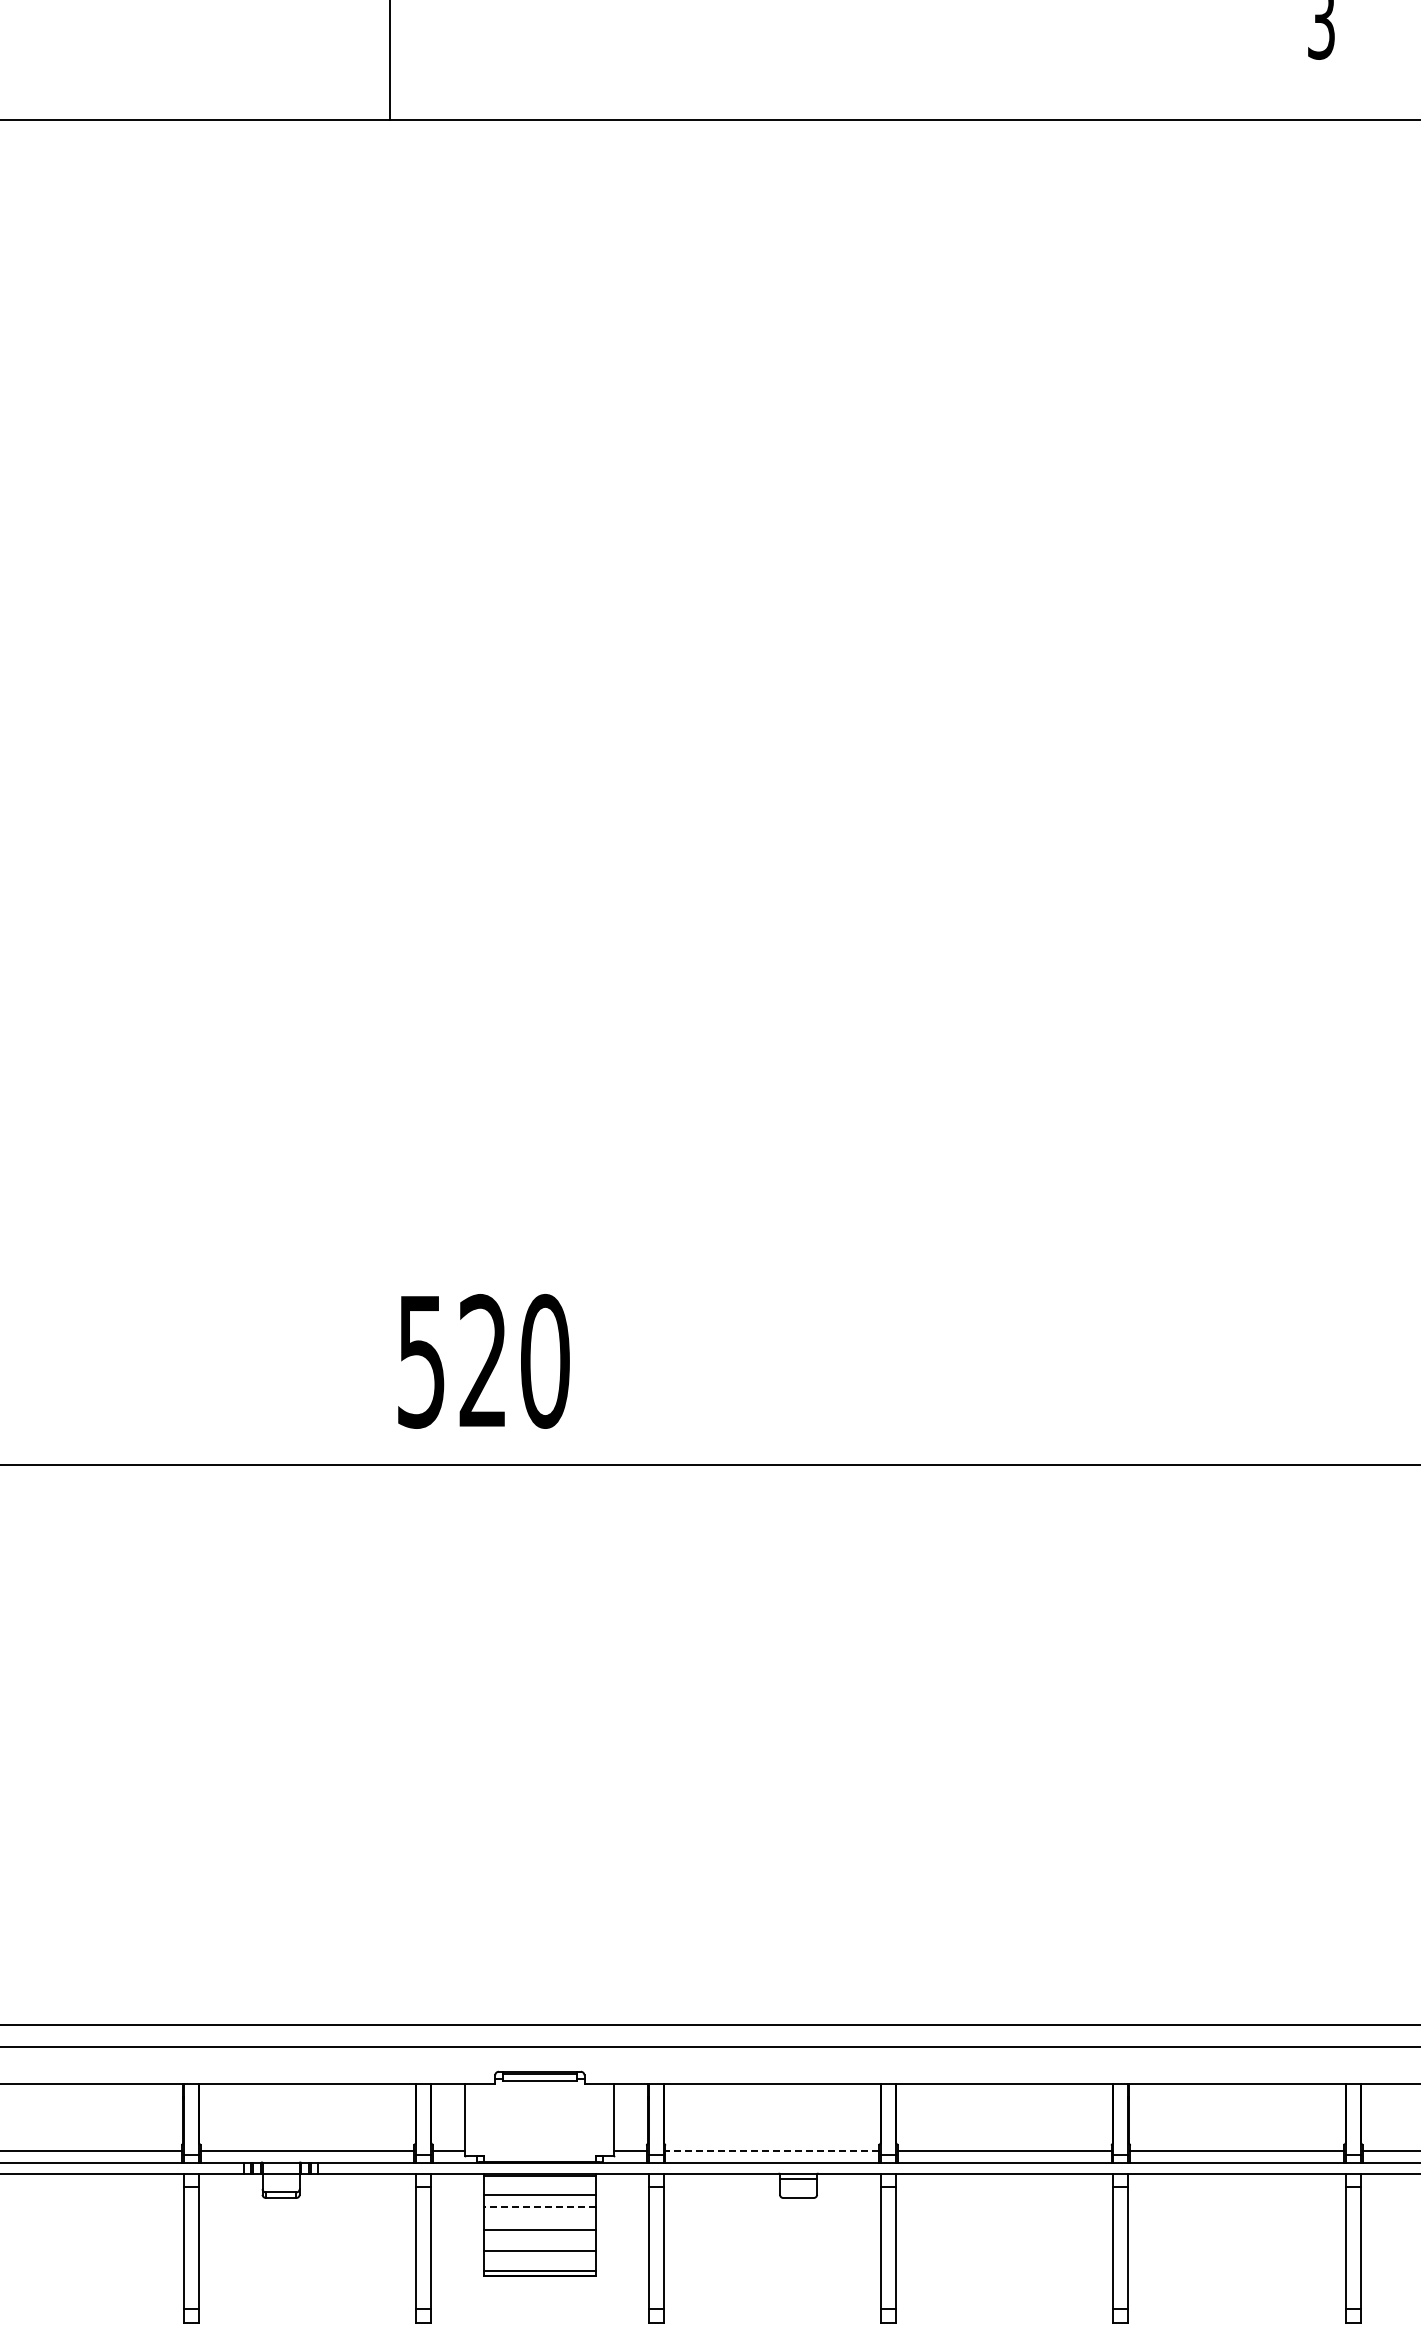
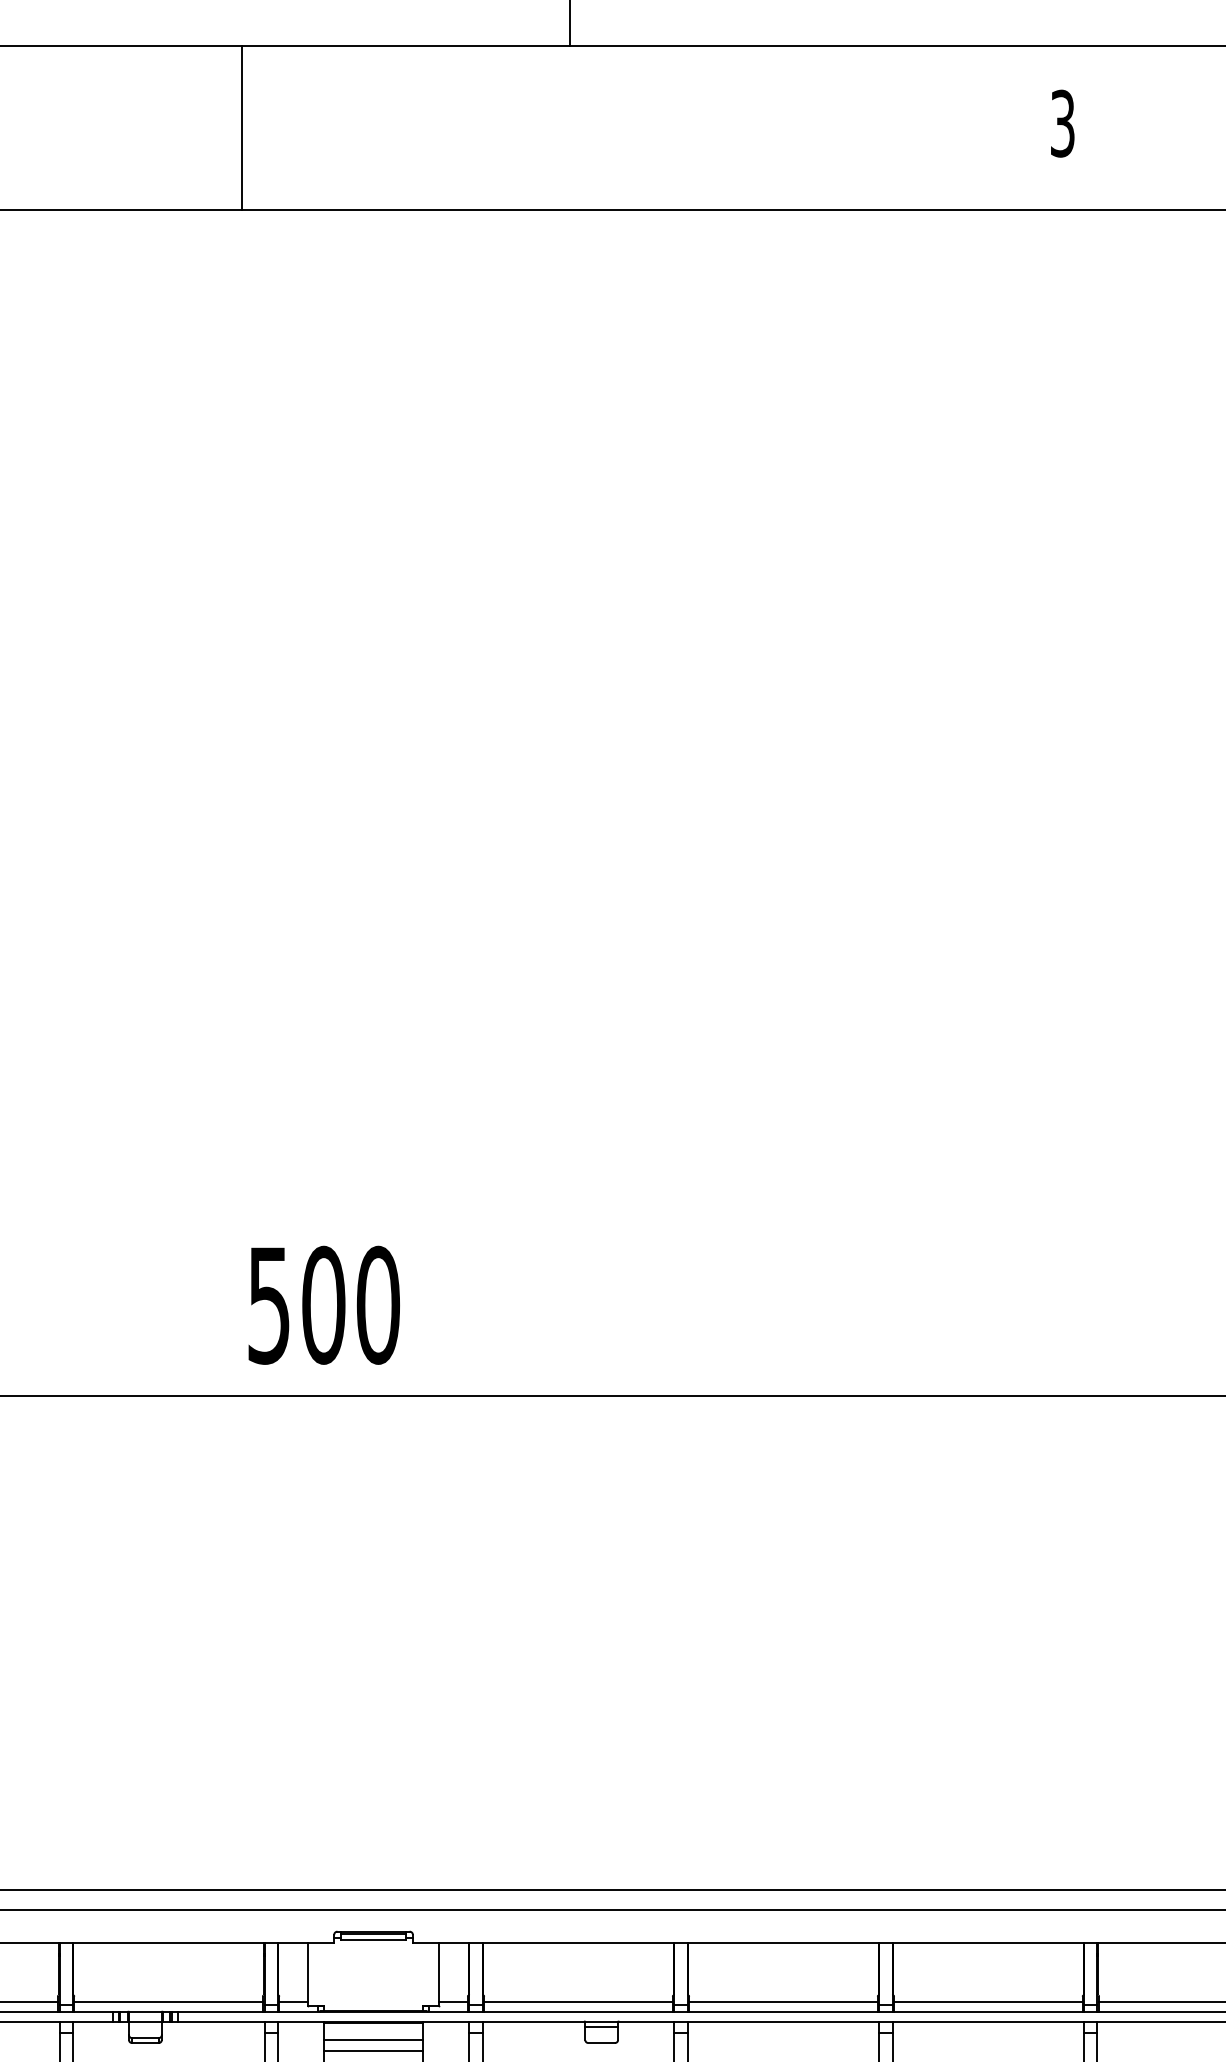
text: (483, 1361) -> (323, 1305), 520 -> 500
line: (772, 2151) -> (578, 2002), dashed -> solid
line: (539, 2206) -> (373, 2050), dashed -> solid

